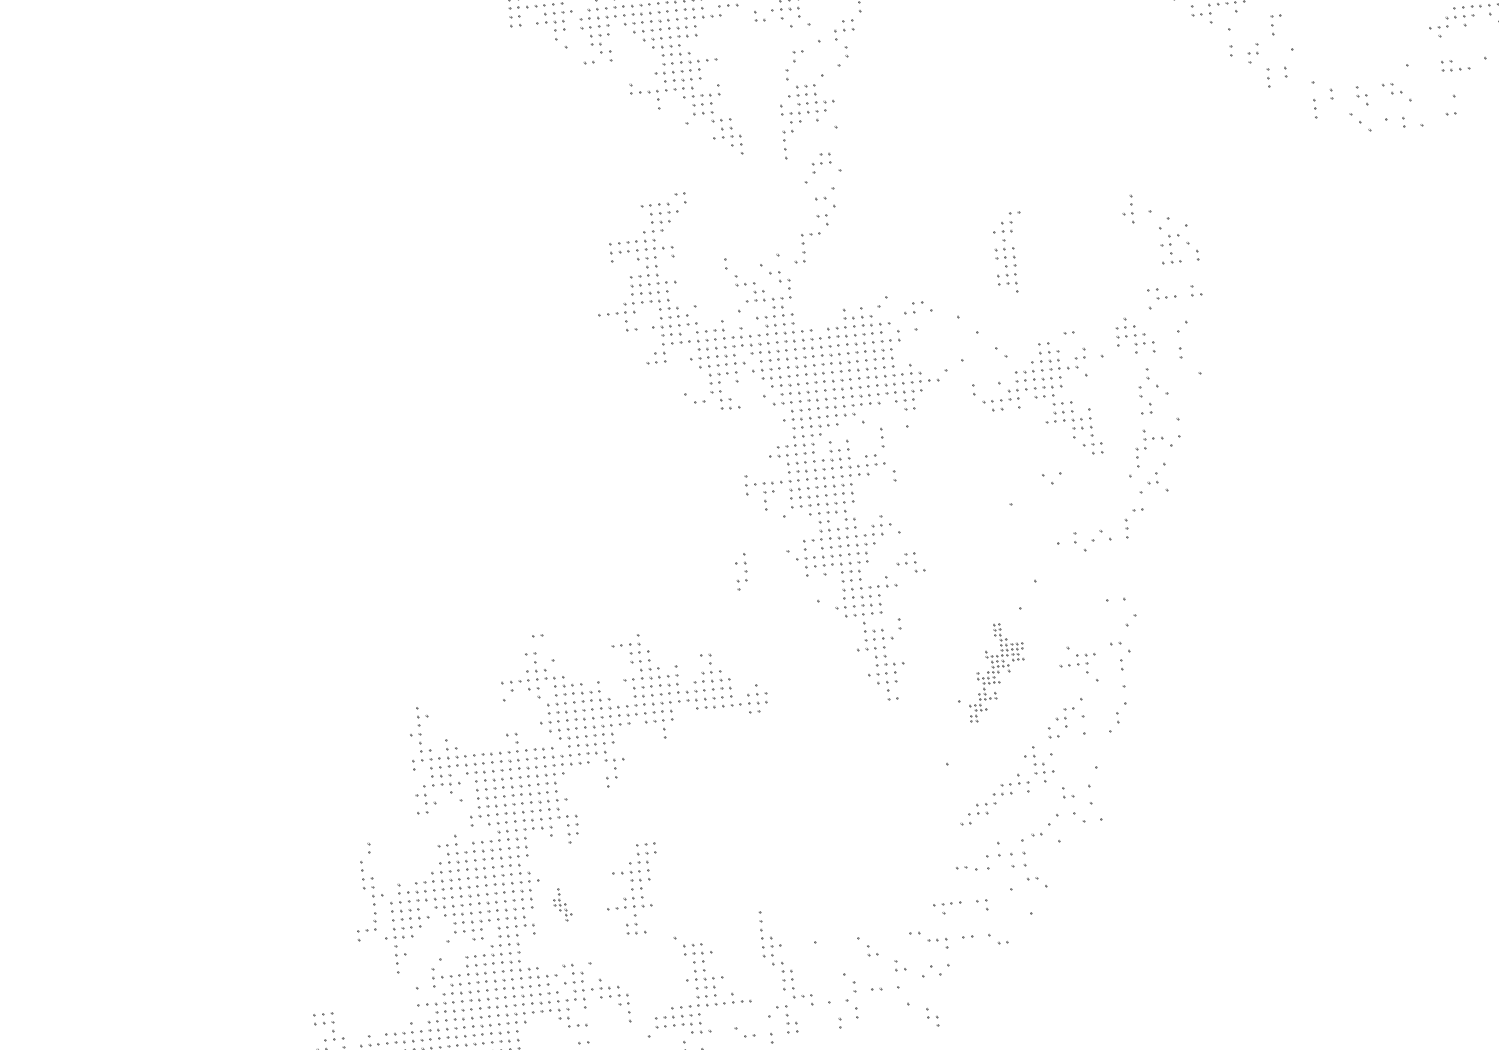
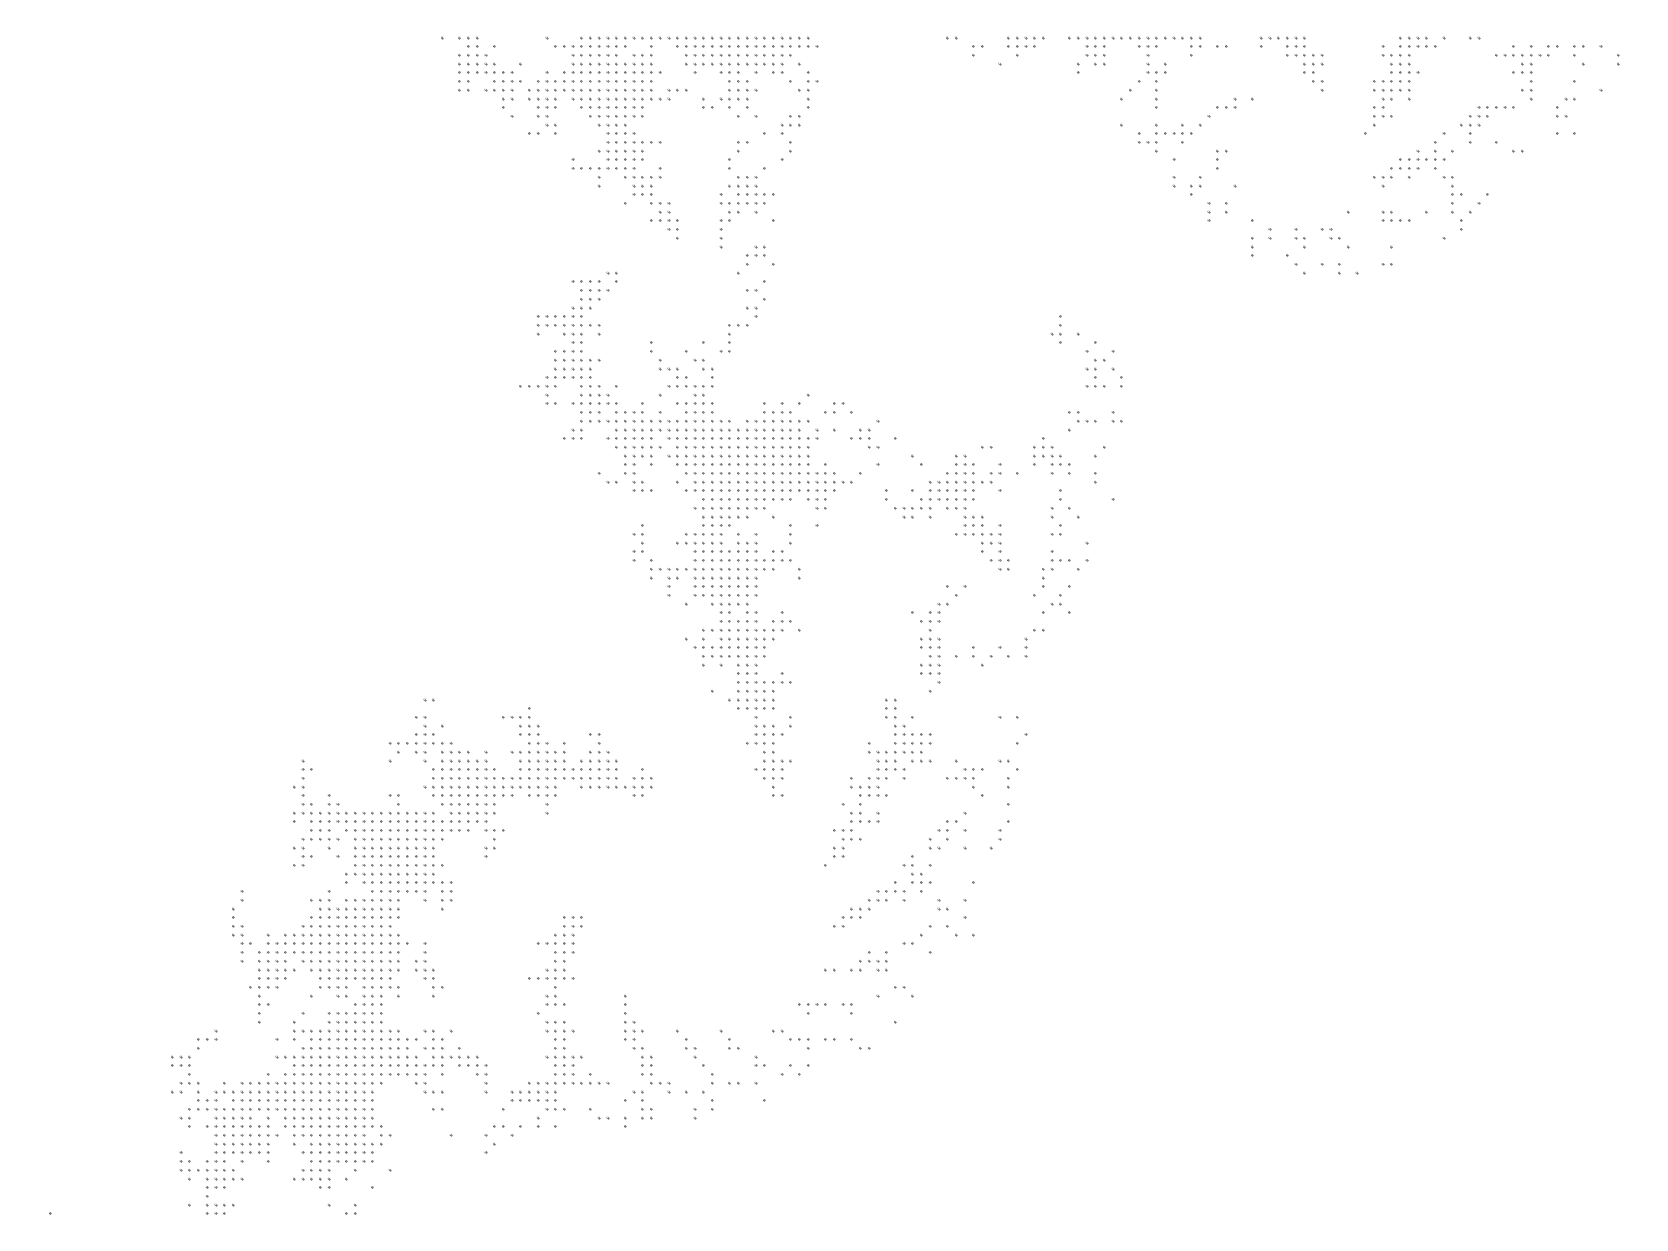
part: (1009, 253) -> (934, 643), moved
part: (910, 562) -> (864, 438), moved
part: (740, 571) -> (637, 542), moved
part: (996, 671) -> (882, 777), size x1.67
part: (999, 855) -> (868, 961), size x0.71
part: (632, 888) -> (555, 960), moved
part: (562, 904) -> (429, 969), size x1.67
part: (367, 930) -> (207, 1039), moved
part: (932, 1017) -> (690, 1048), moved

